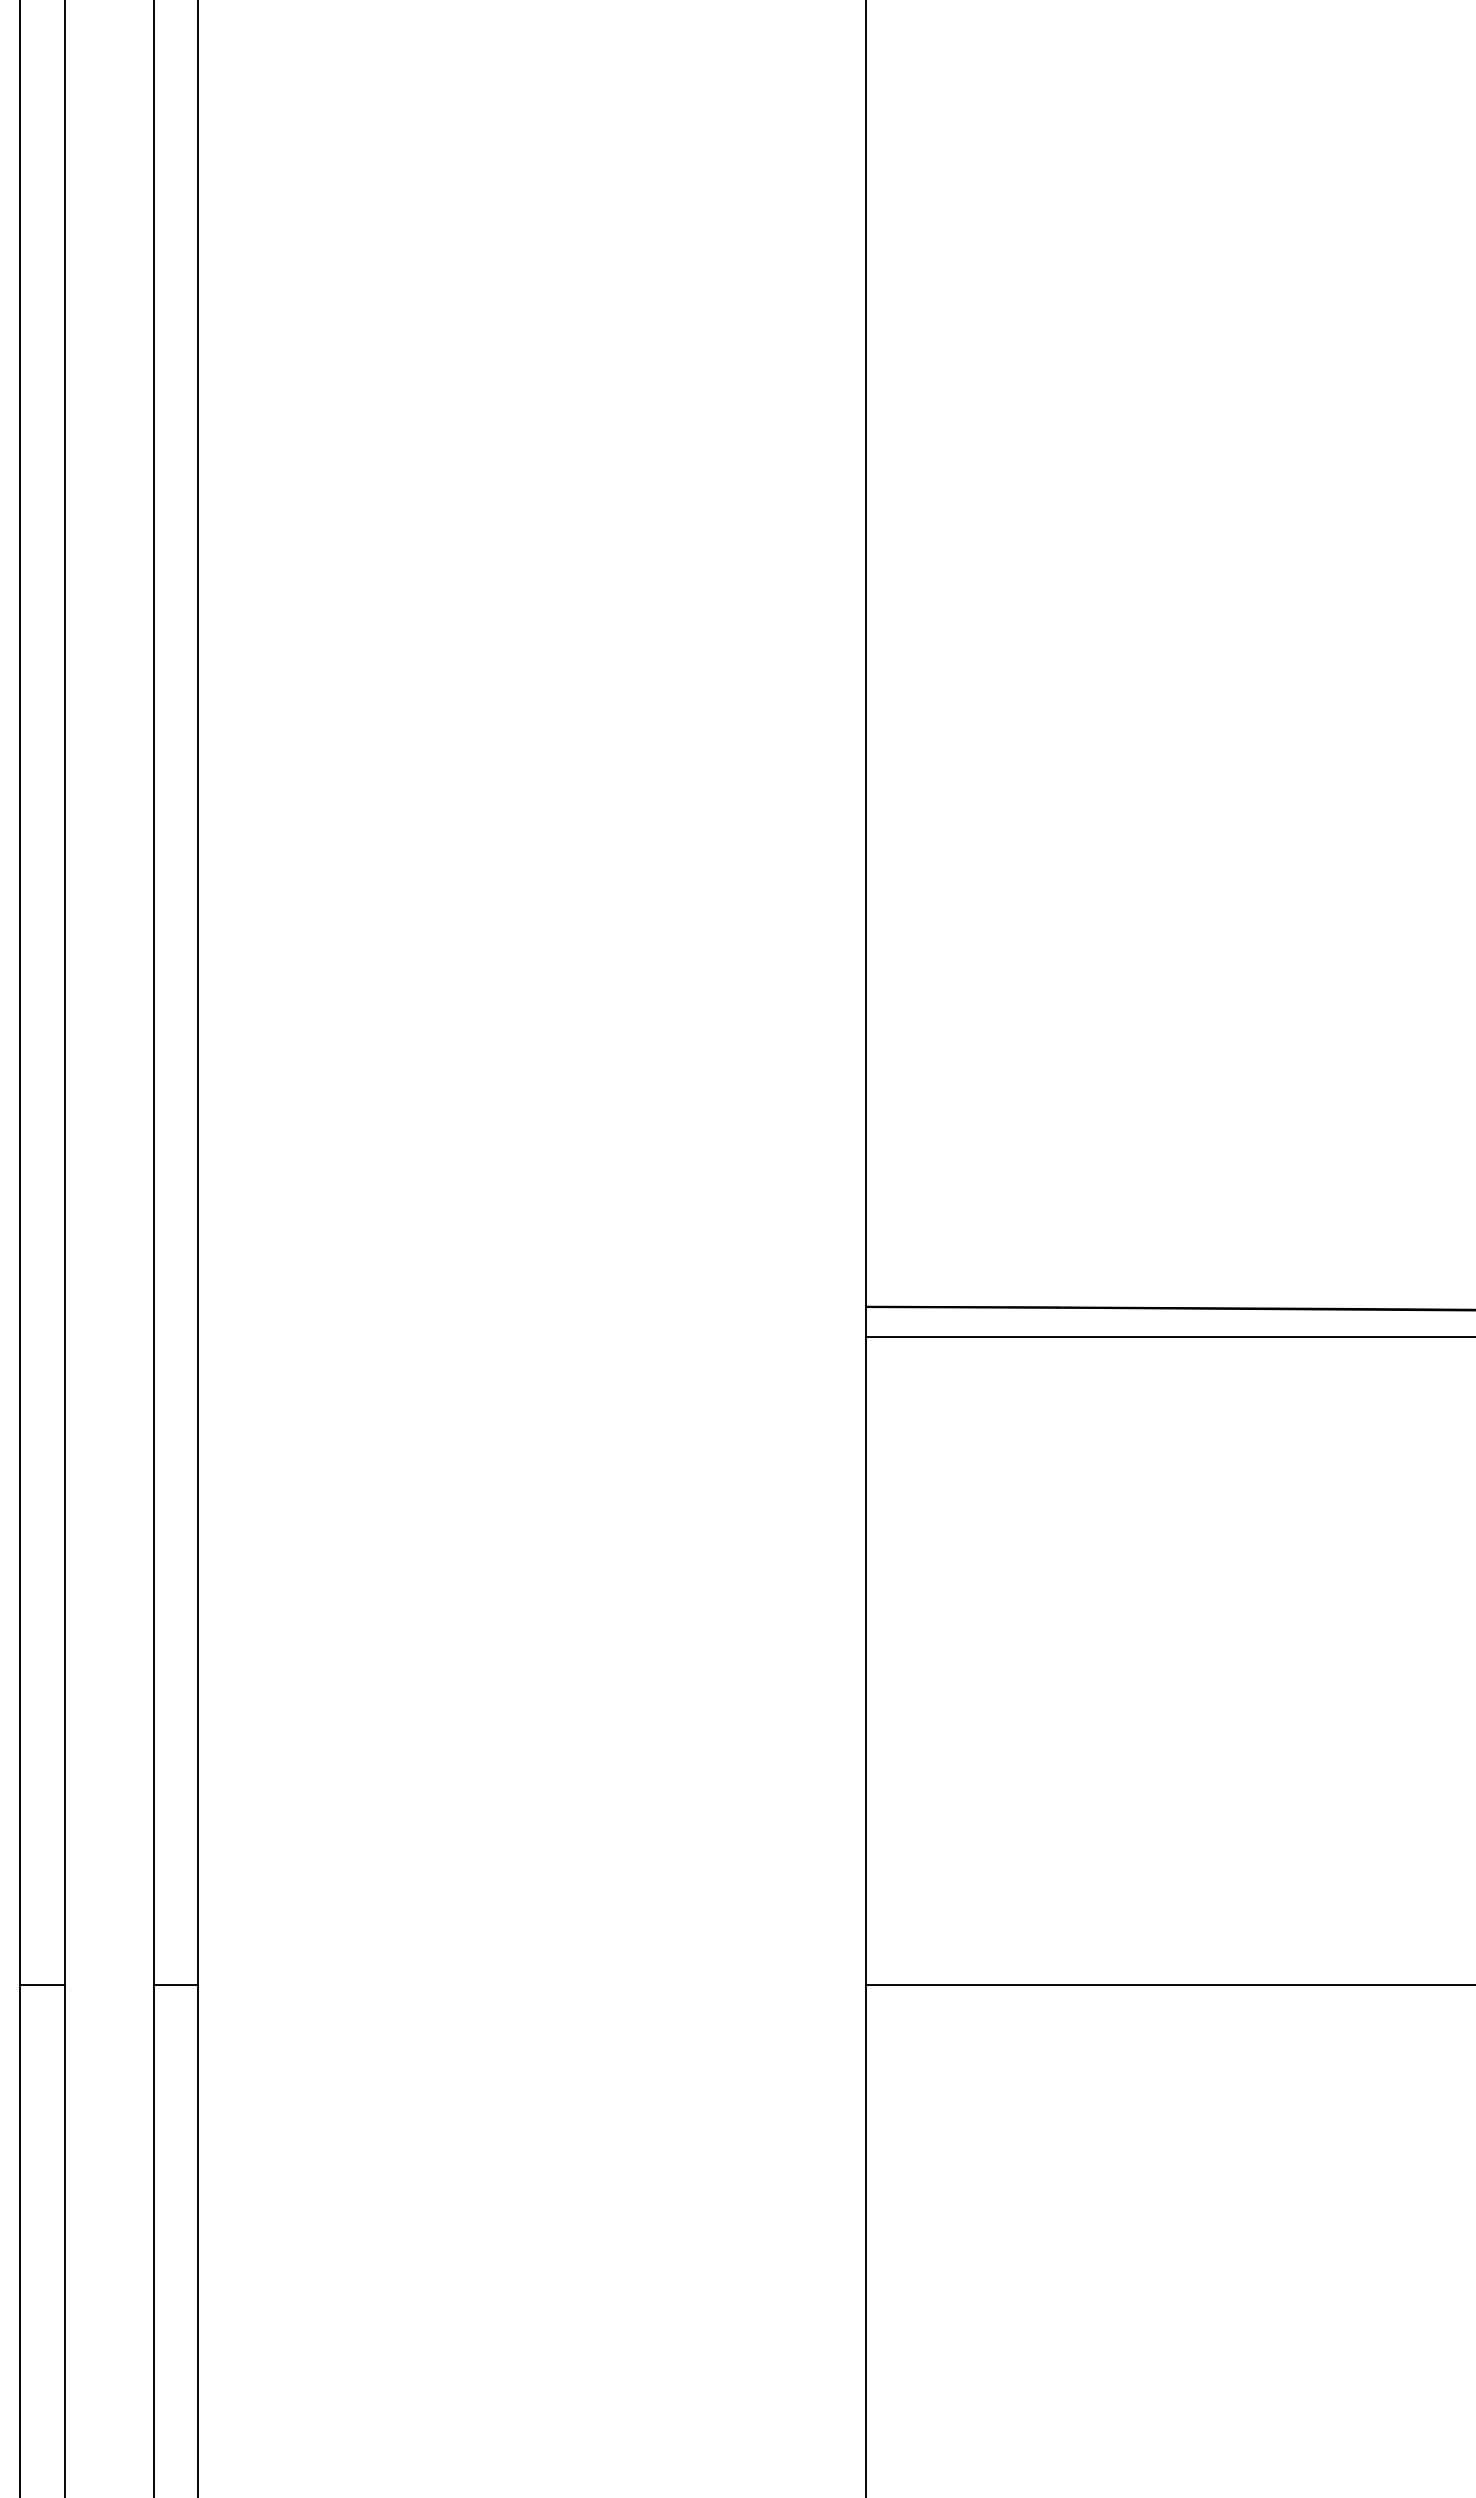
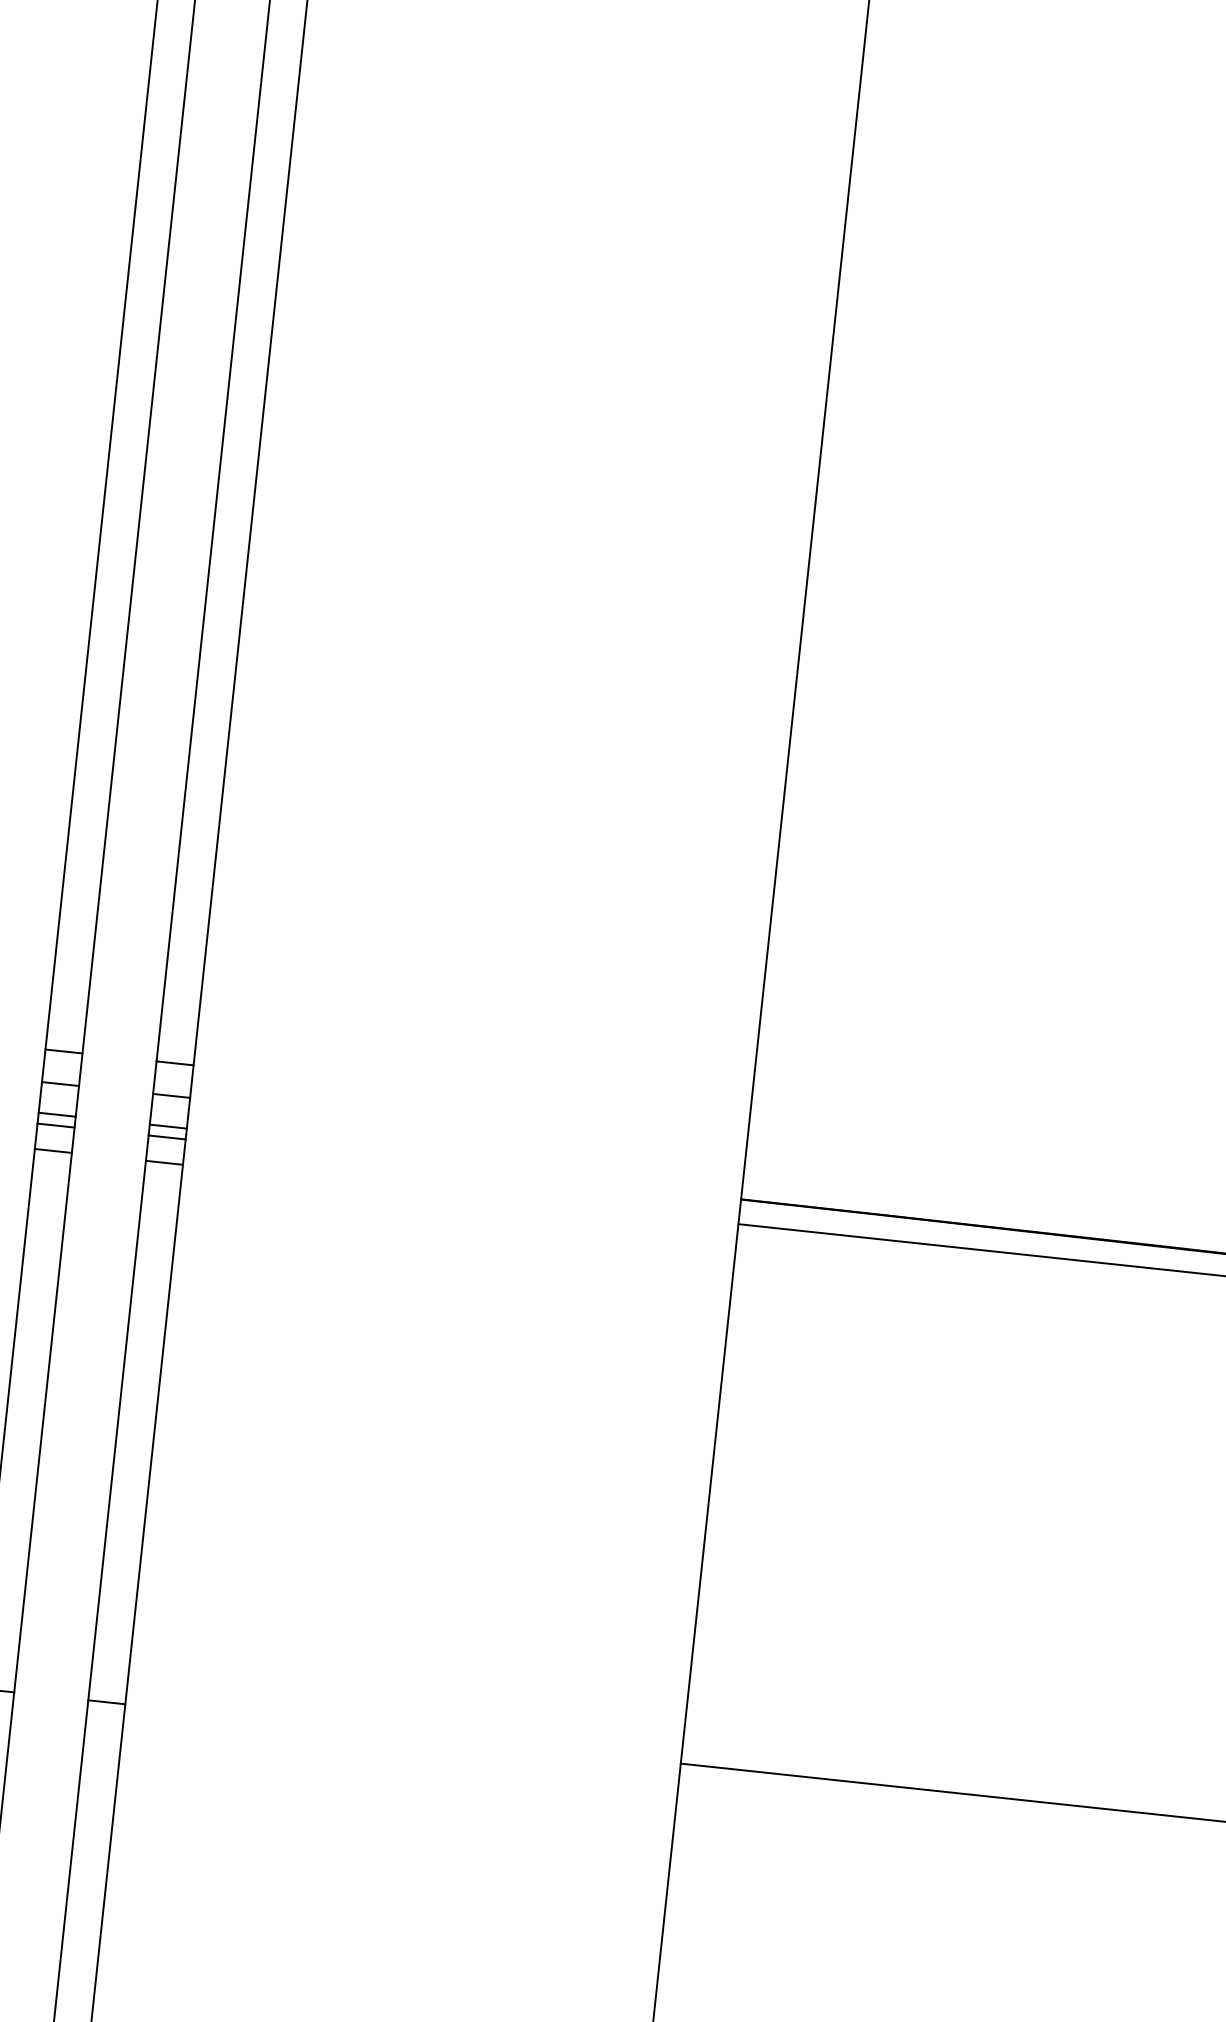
line: (42, 1217) -> (64, 1051), added
line: (175, 1217) -> (174, 1063), added
line: (42, 1256) -> (60, 1084), added
line: (175, 1256) -> (171, 1096), added
line: (42, 1293) -> (57, 1115), added
line: (175, 1293) -> (167, 1126), added
line: (42, 1306) -> (56, 1125), added
line: (175, 1306) -> (166, 1137), added
line: (42, 1336) -> (53, 1150), added
line: (175, 1336) -> (164, 1162), added

